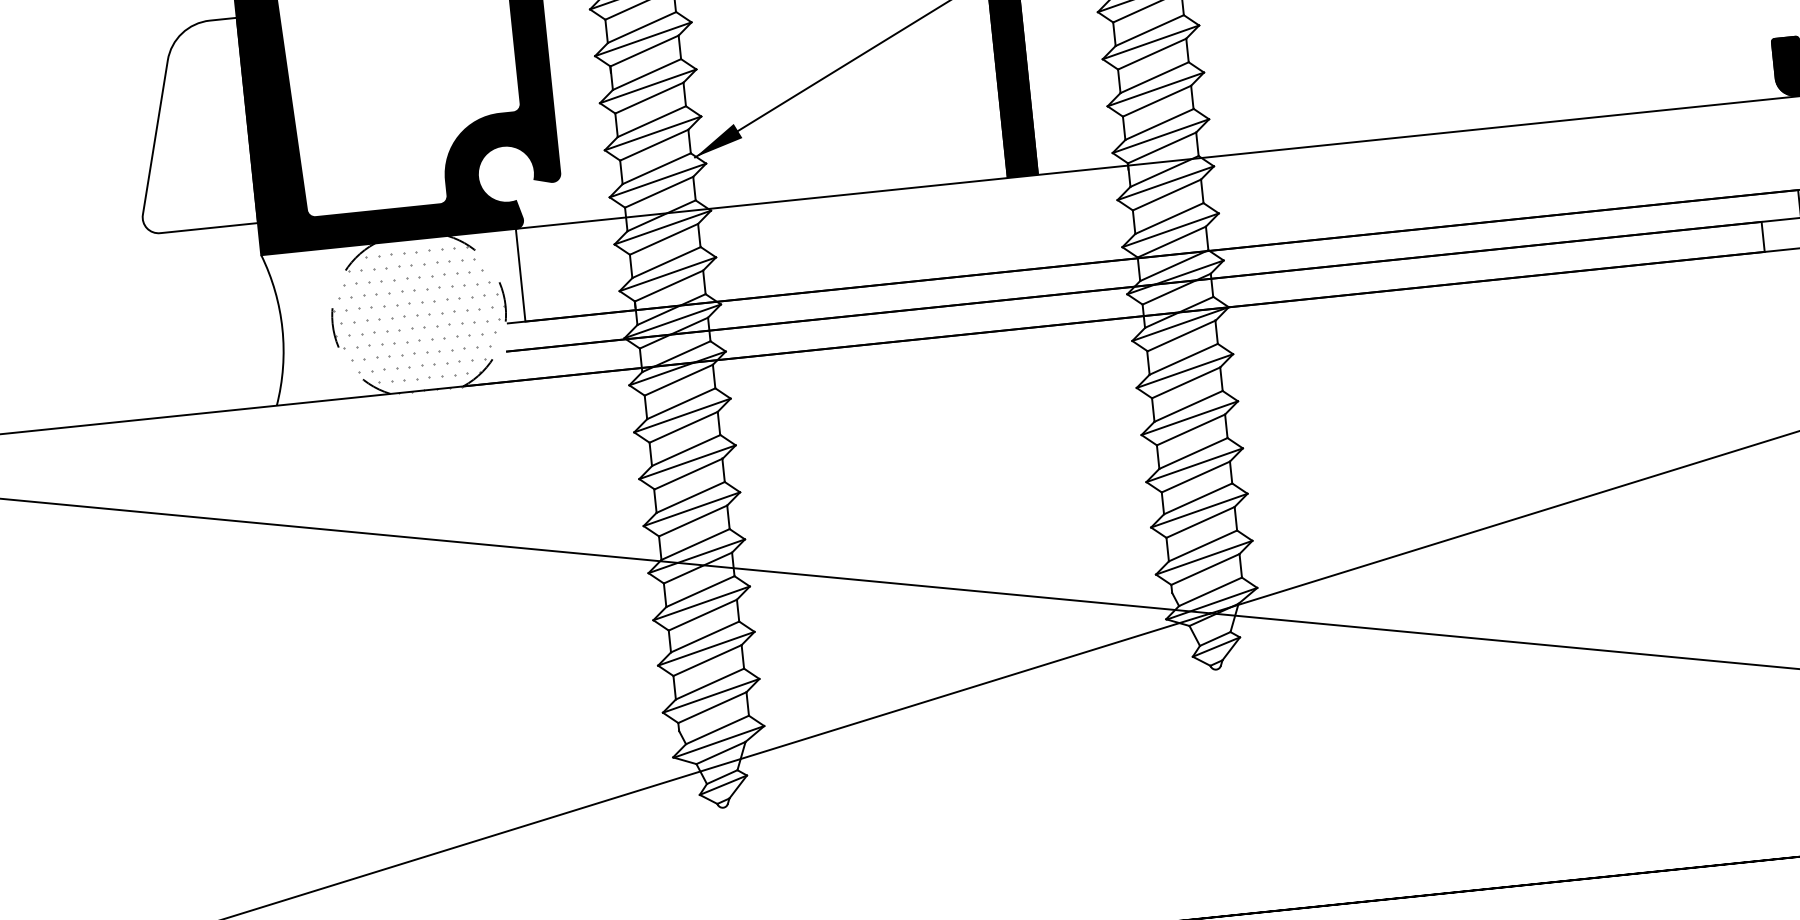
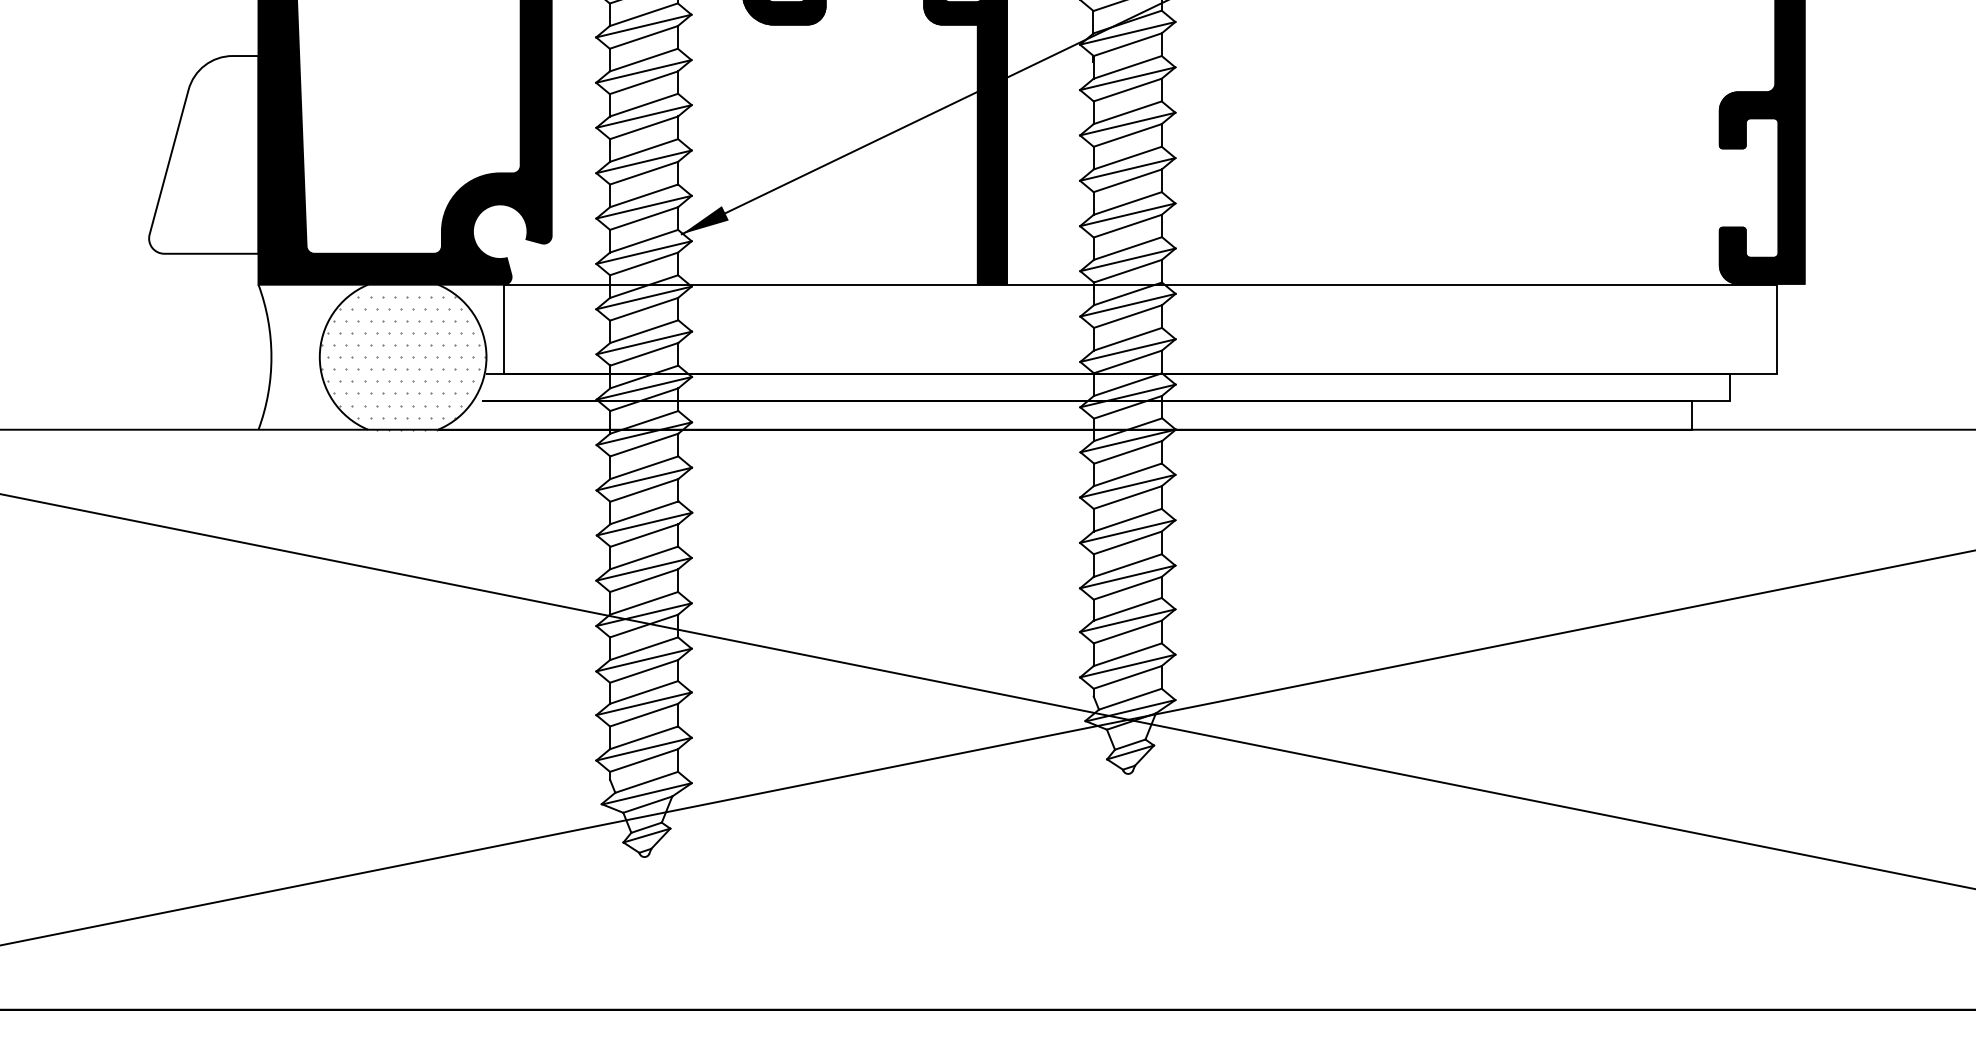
arc: (505, 306) -> (486, 357), dashed -> solid
arc: (332, 324) -> (319, 357), dashed -> solid

